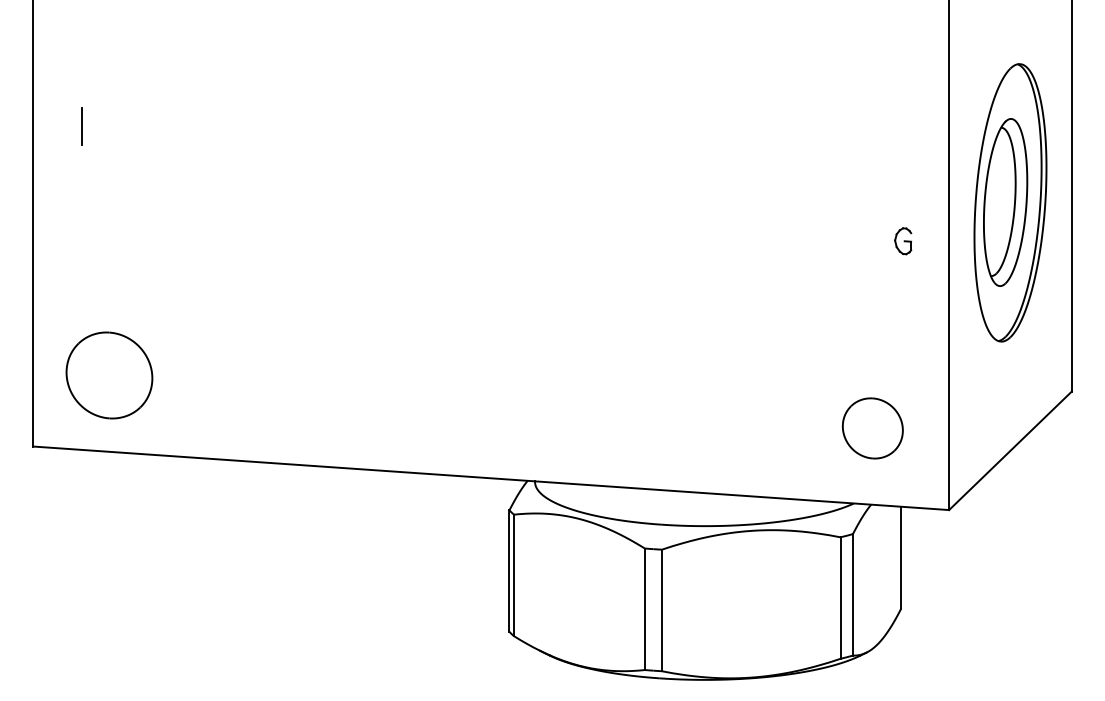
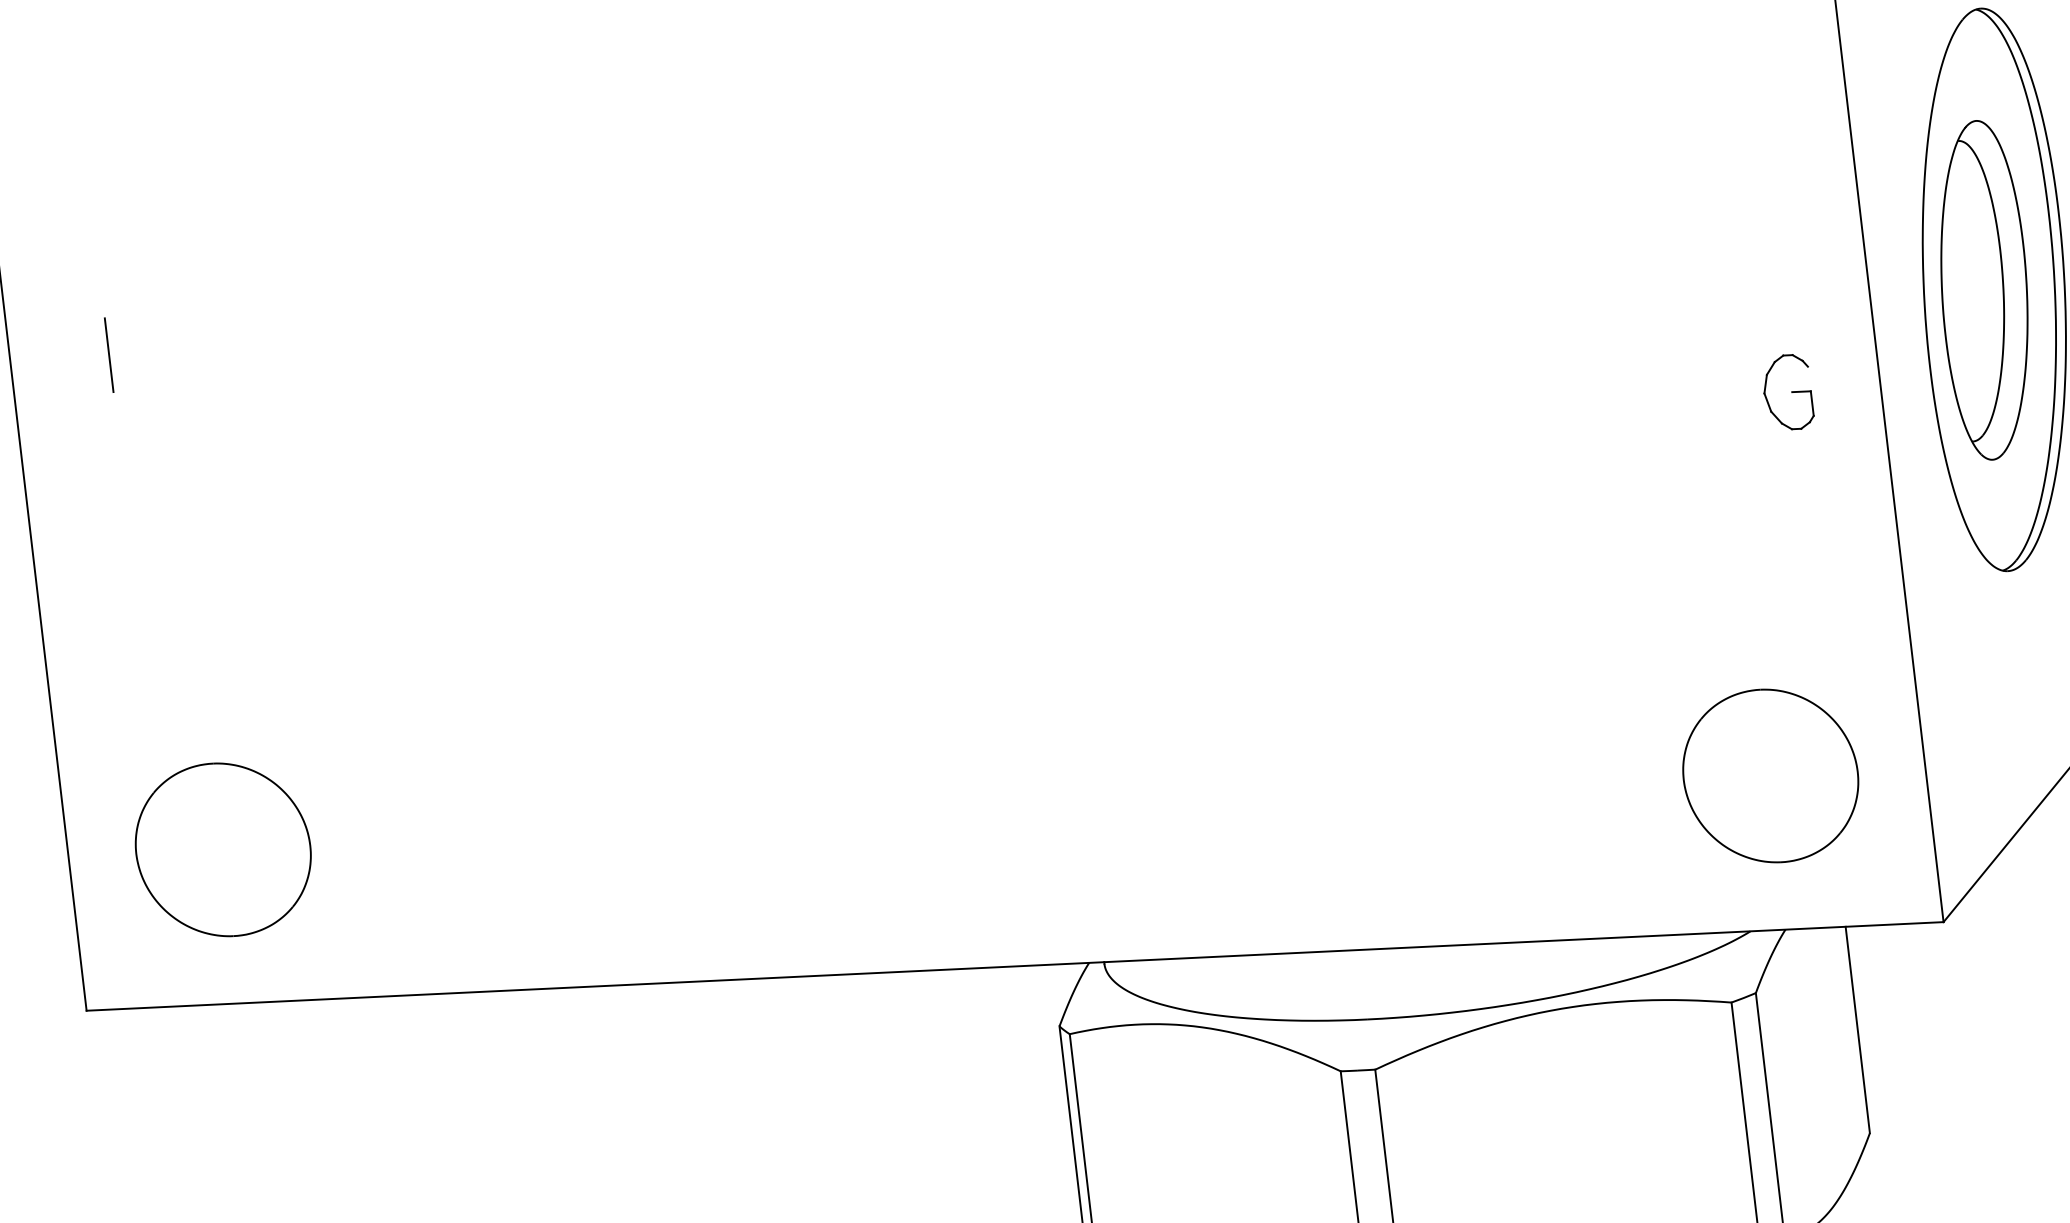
part: (902, 240) -> (1786, 391), size x1.43
part: (872, 428) -> (1770, 776), size x1.43

